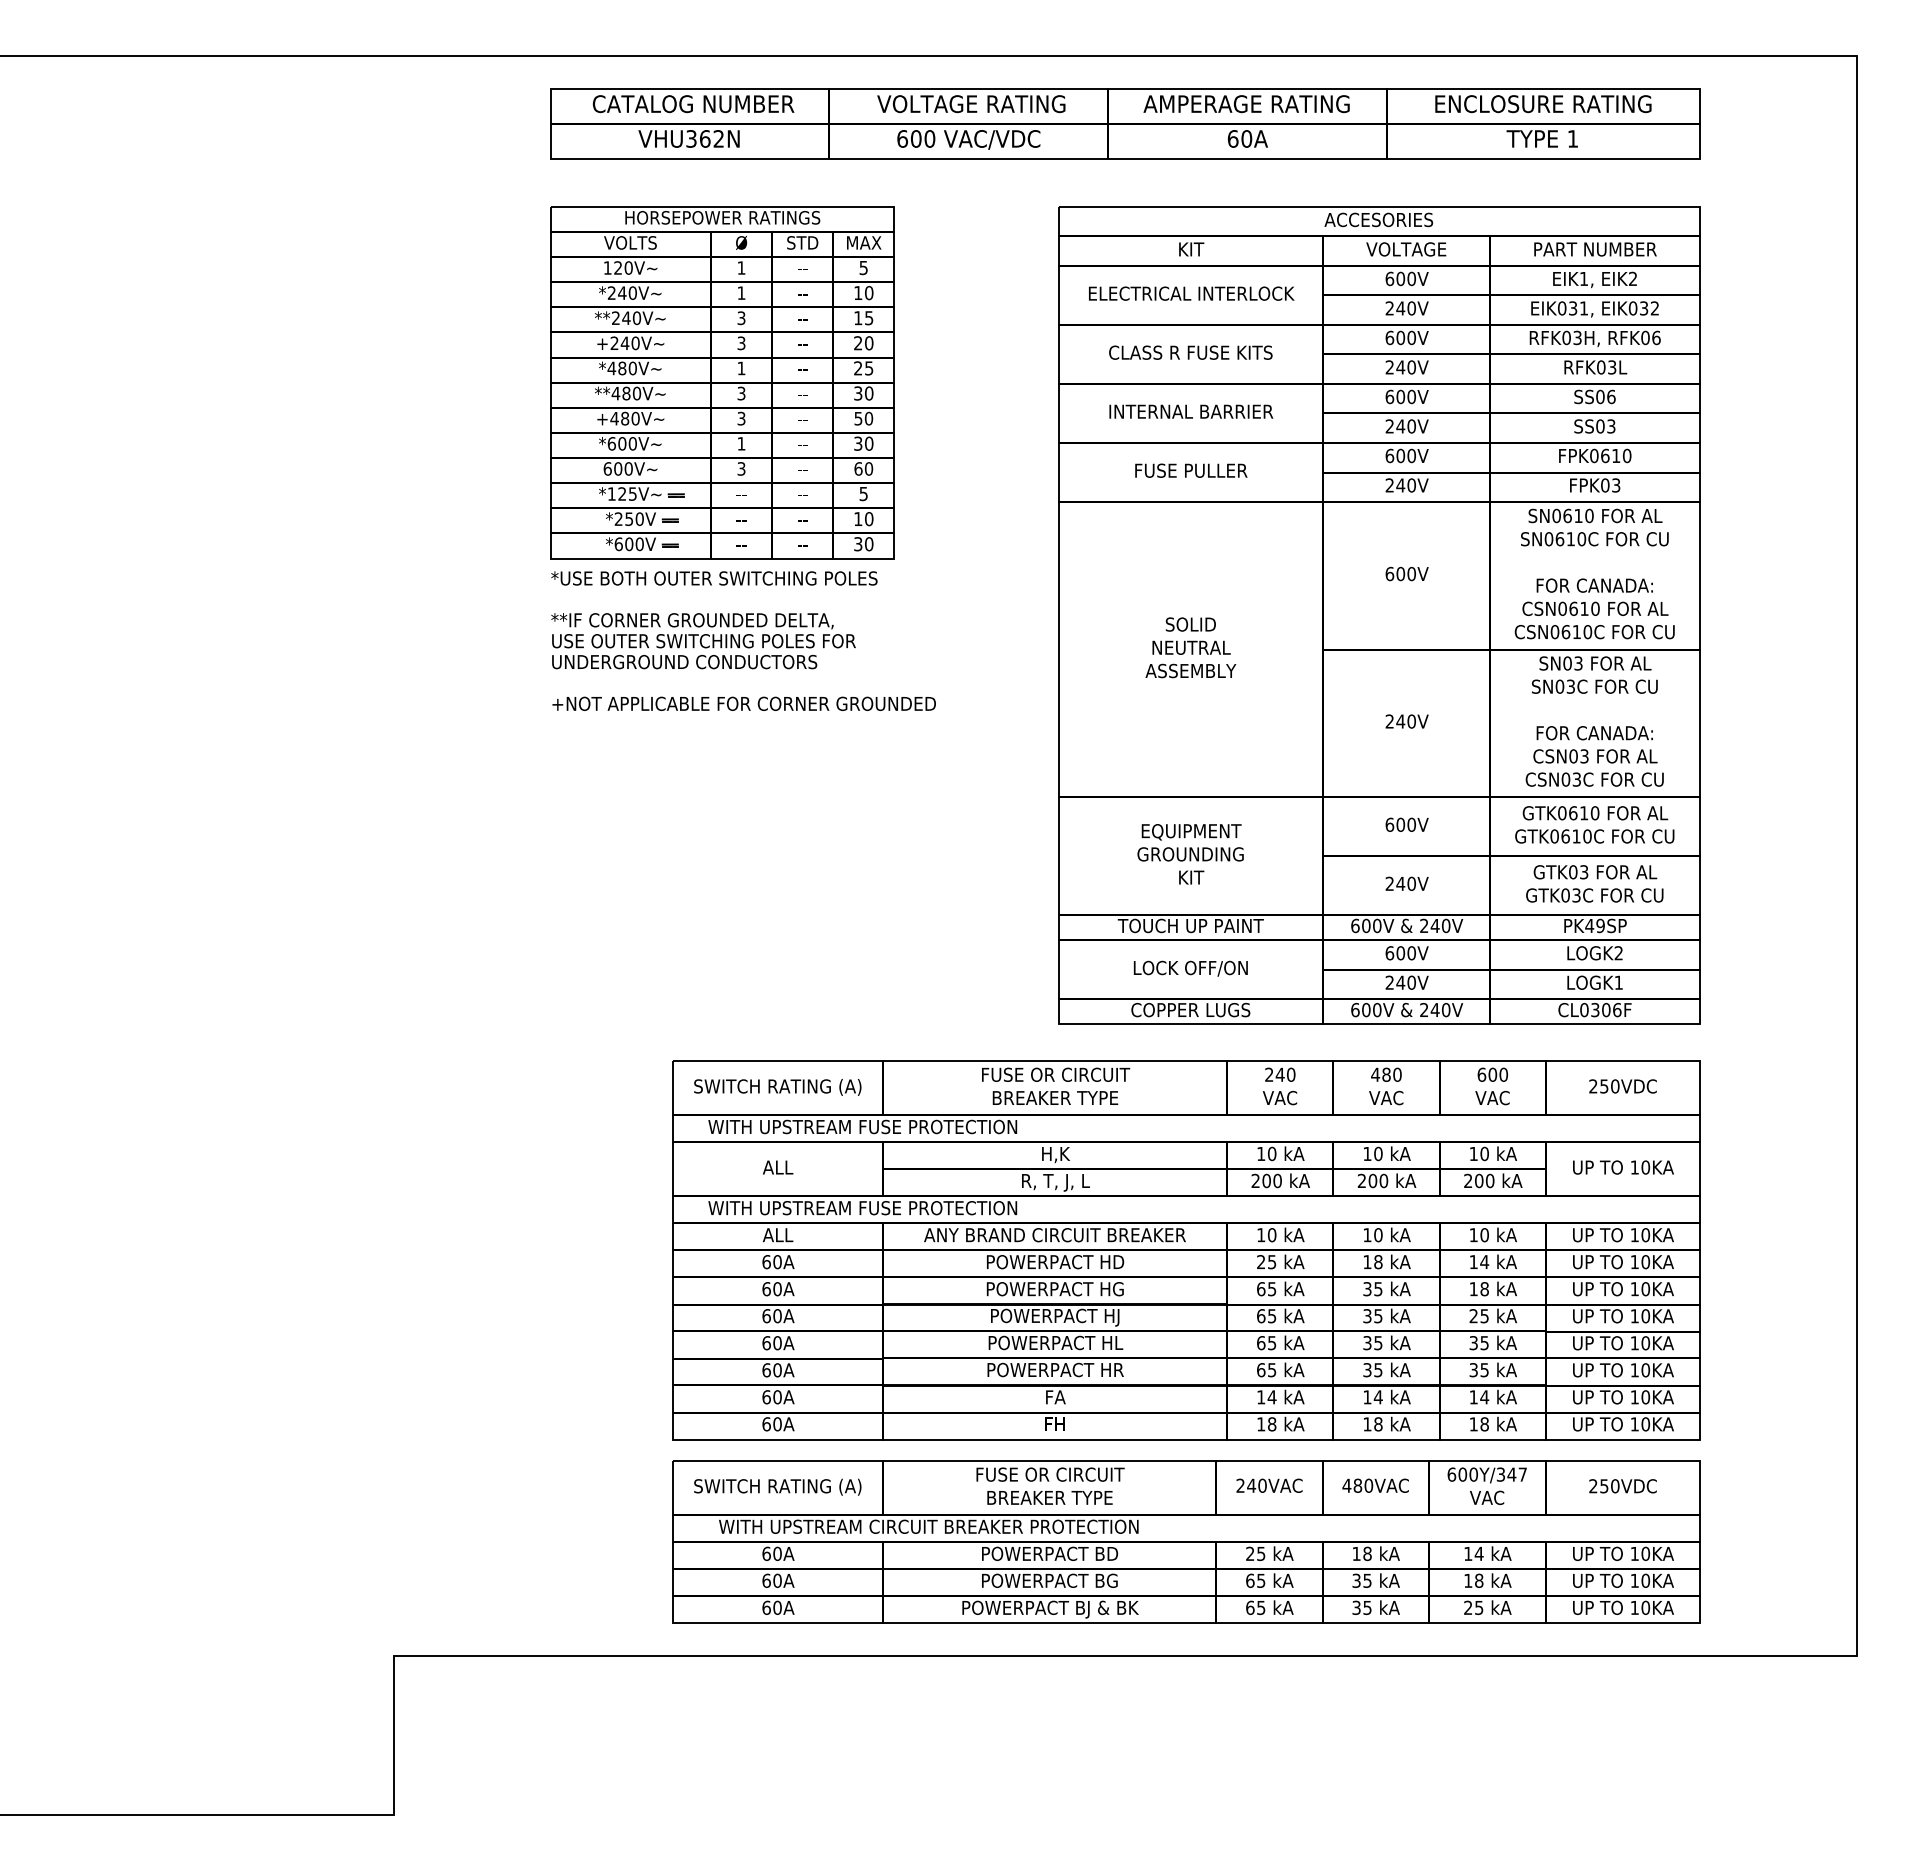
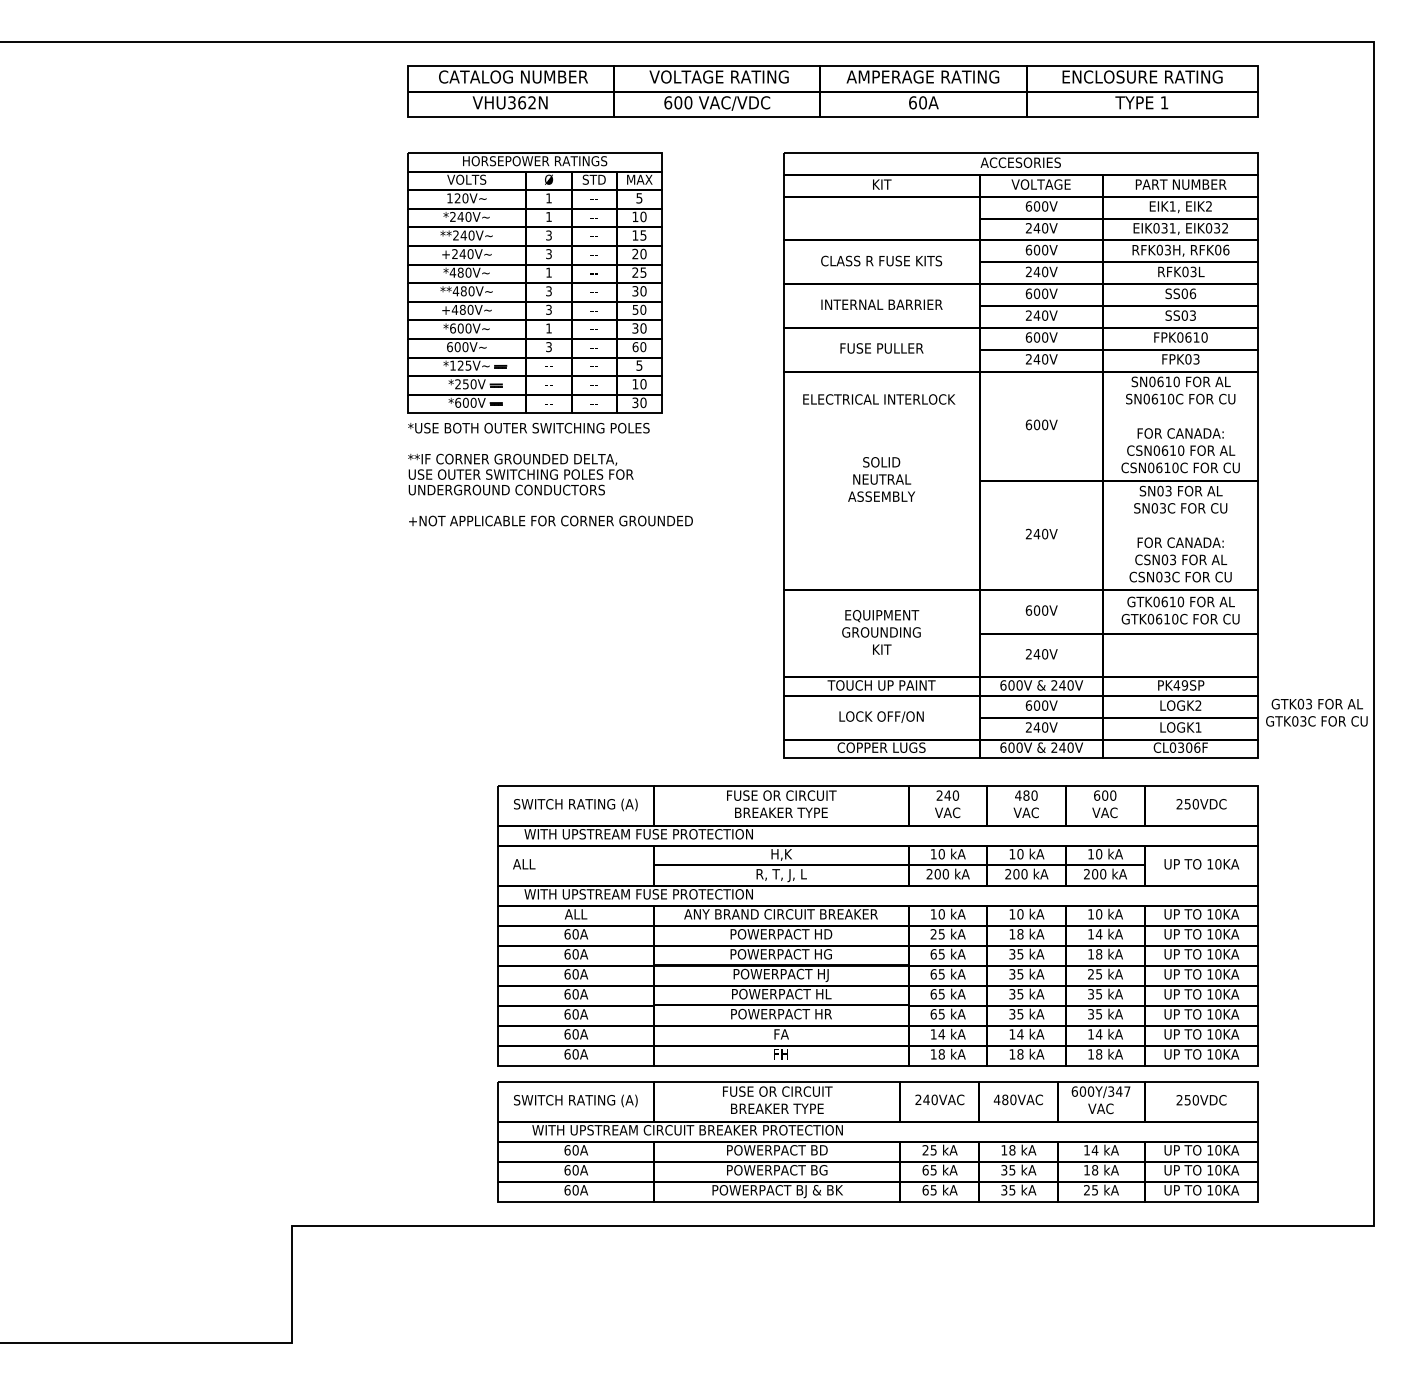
text: (1191, 293) -> (879, 399), moved
text: (1594, 883) -> (1316, 712), moved
text: (778, 1167) -> (524, 864), moved

